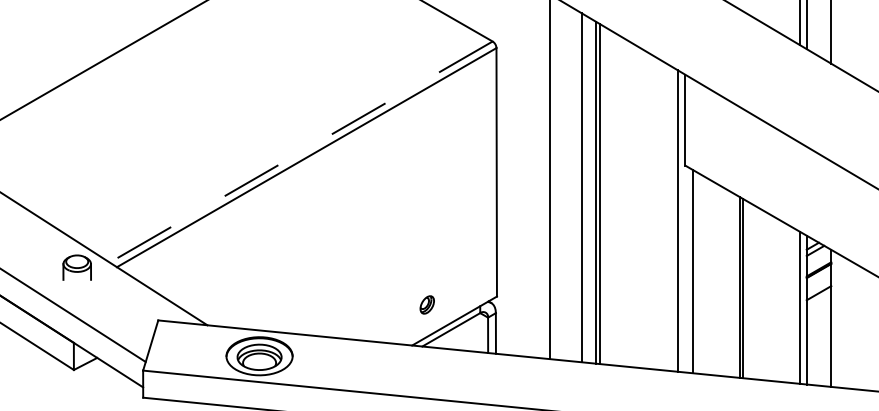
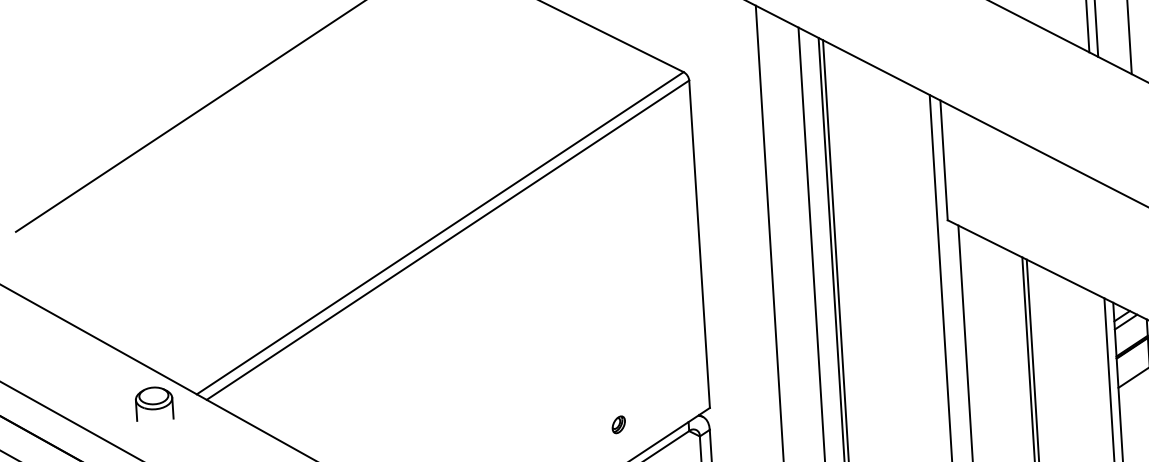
line: (300, 152) -> (439, 233), dashed -> solid
part: (427, 305) -> (619, 425), size x0.71

